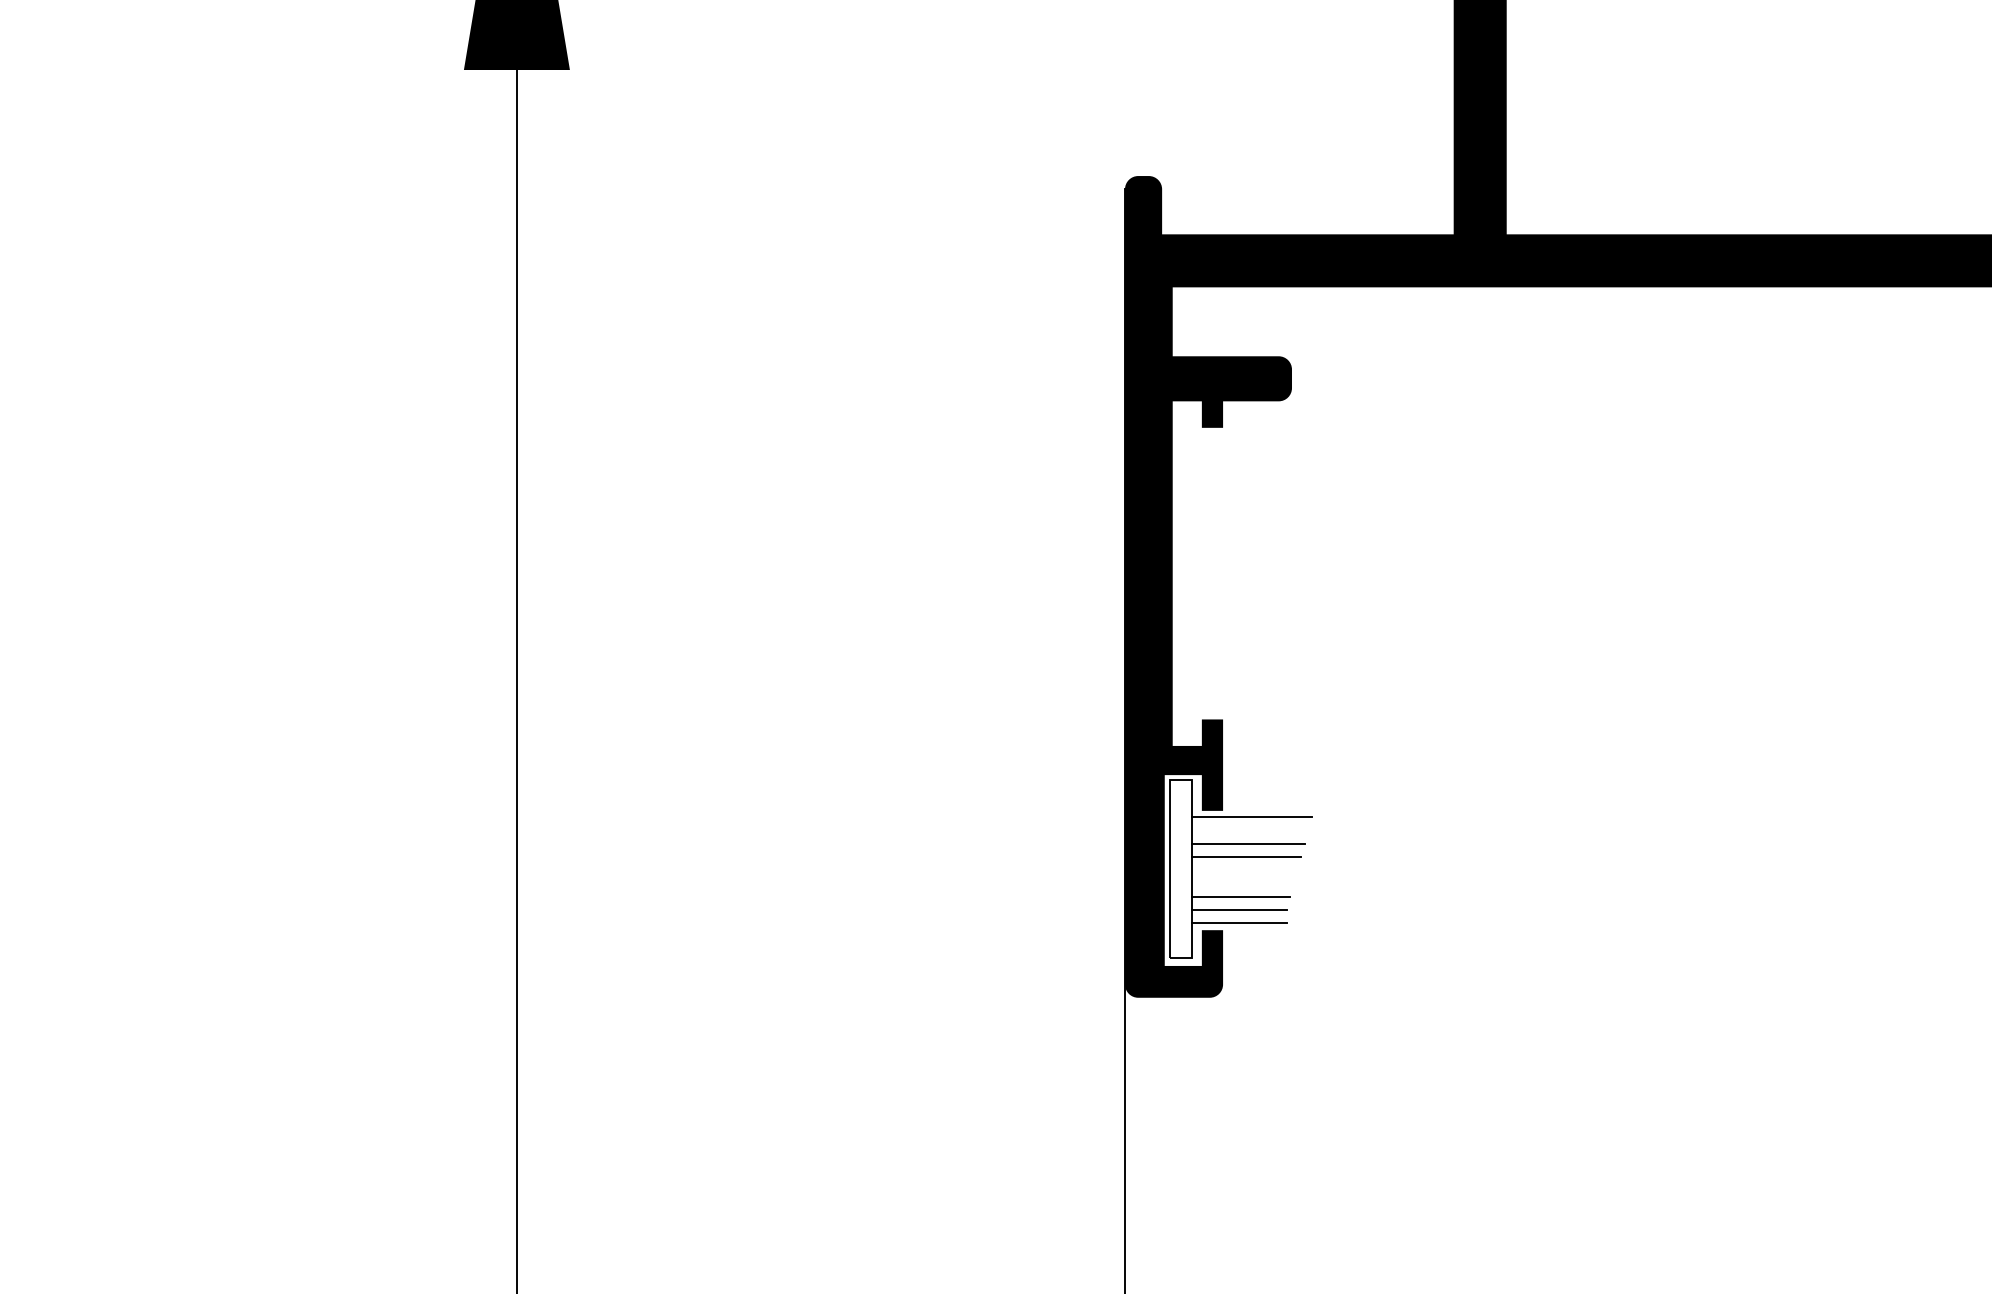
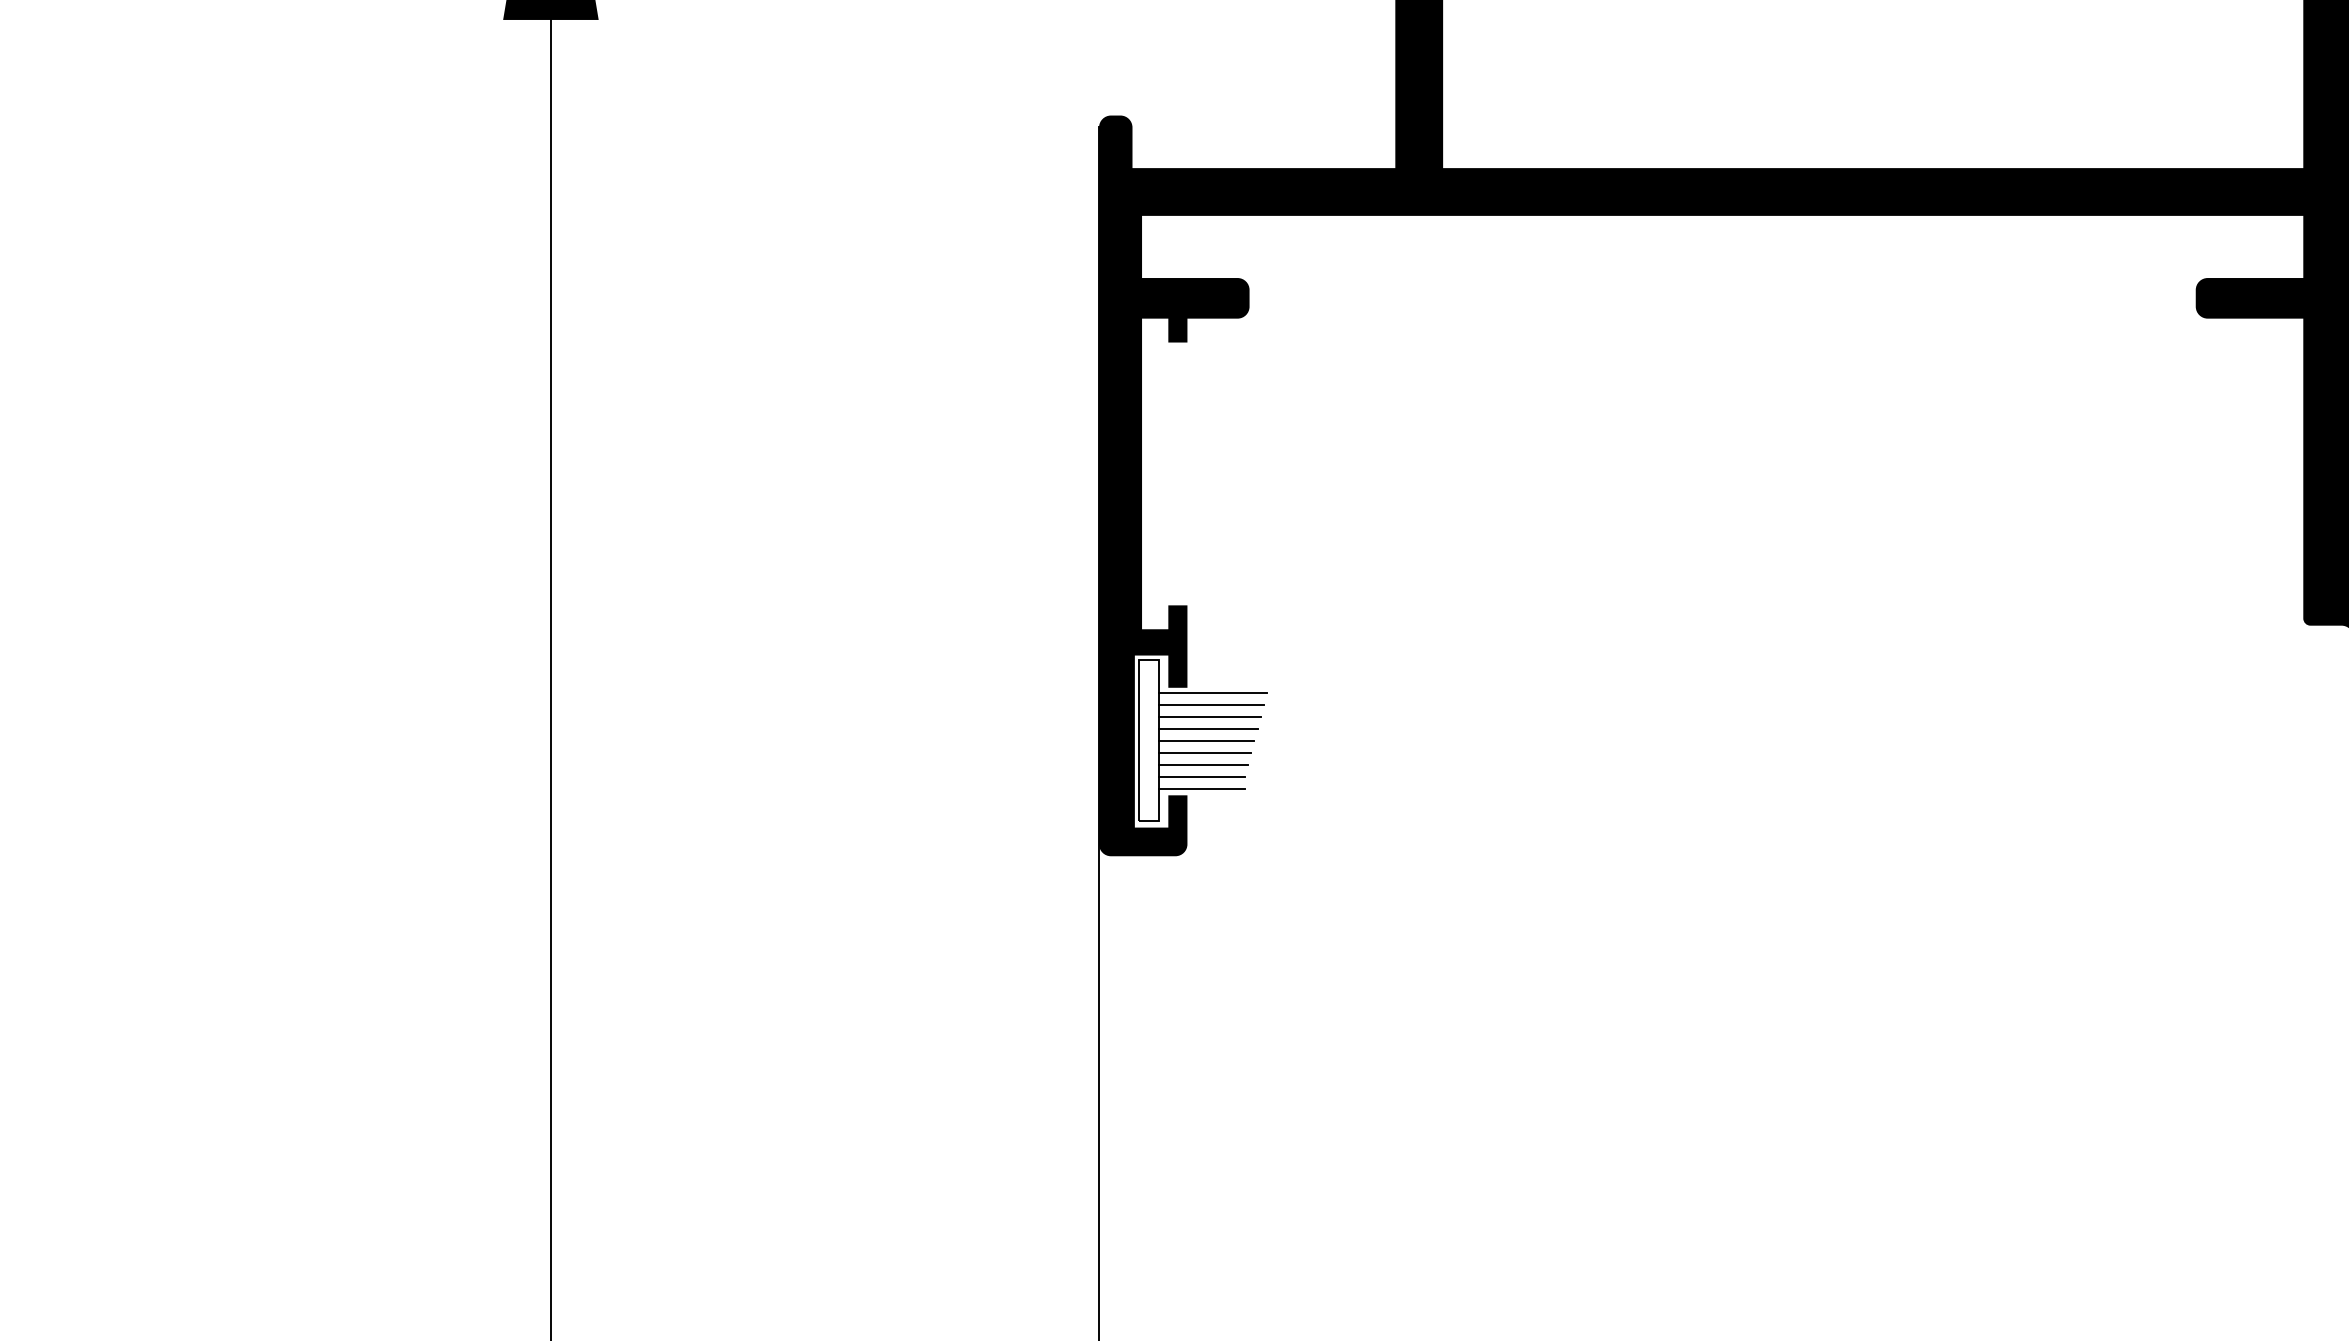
line: (1249, 830) -> (1211, 705), added
line: (1244, 870) -> (1206, 741), added
line: (1241, 883) -> (1204, 753), added

